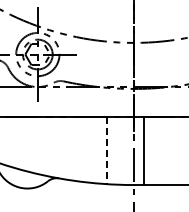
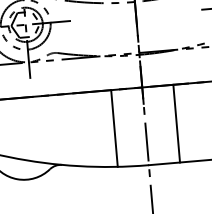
line: (106, 151) -> (114, 129), dashed -> solid
line: (144, 151) -> (177, 123), moved

